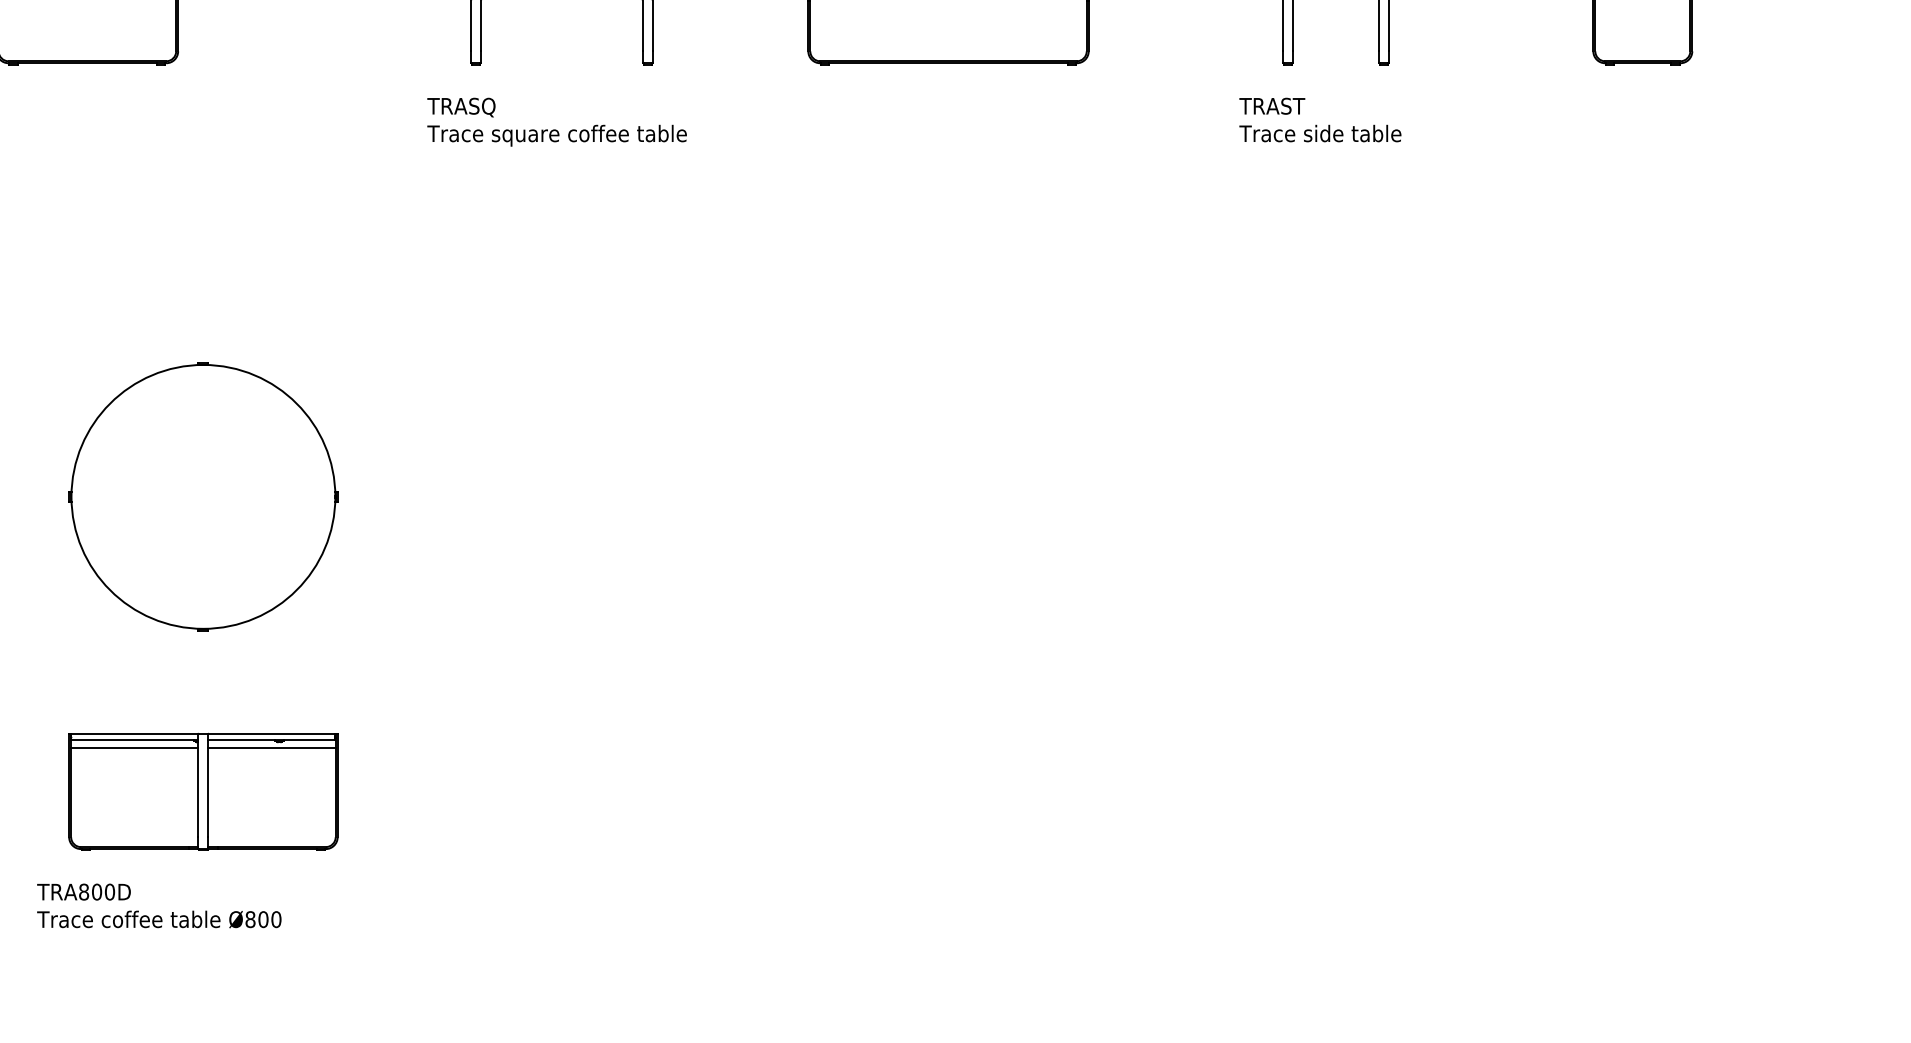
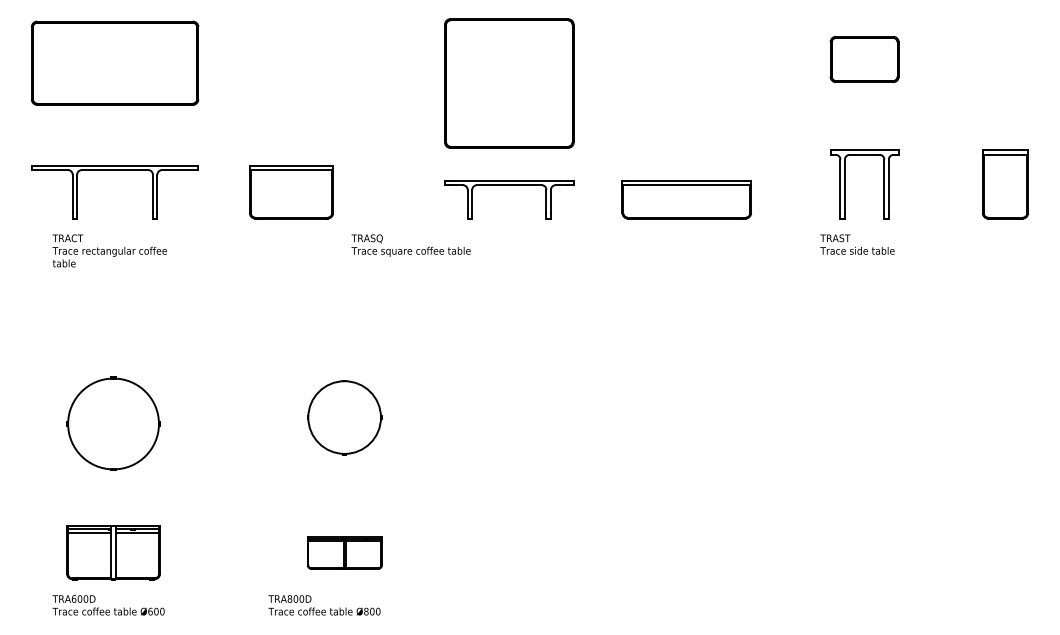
text: (555, 121) -> (410, 245), moved
part: (202, 496) -> (344, 417), size x0.6
part: (202, 790) -> (344, 552), size x0.6

